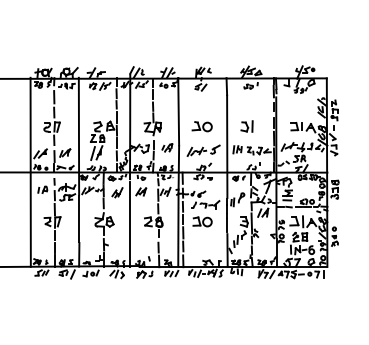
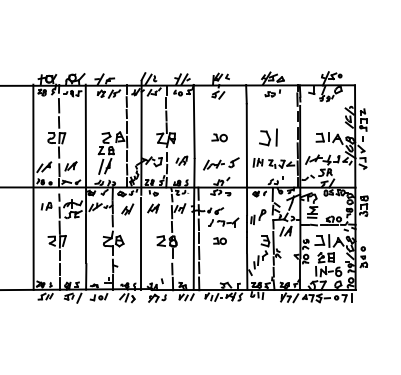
part: (201, 126) -> (218, 137), size x0.7
part: (246, 126) -> (267, 137), size x1.4
part: (202, 221) -> (220, 240), size x0.6

